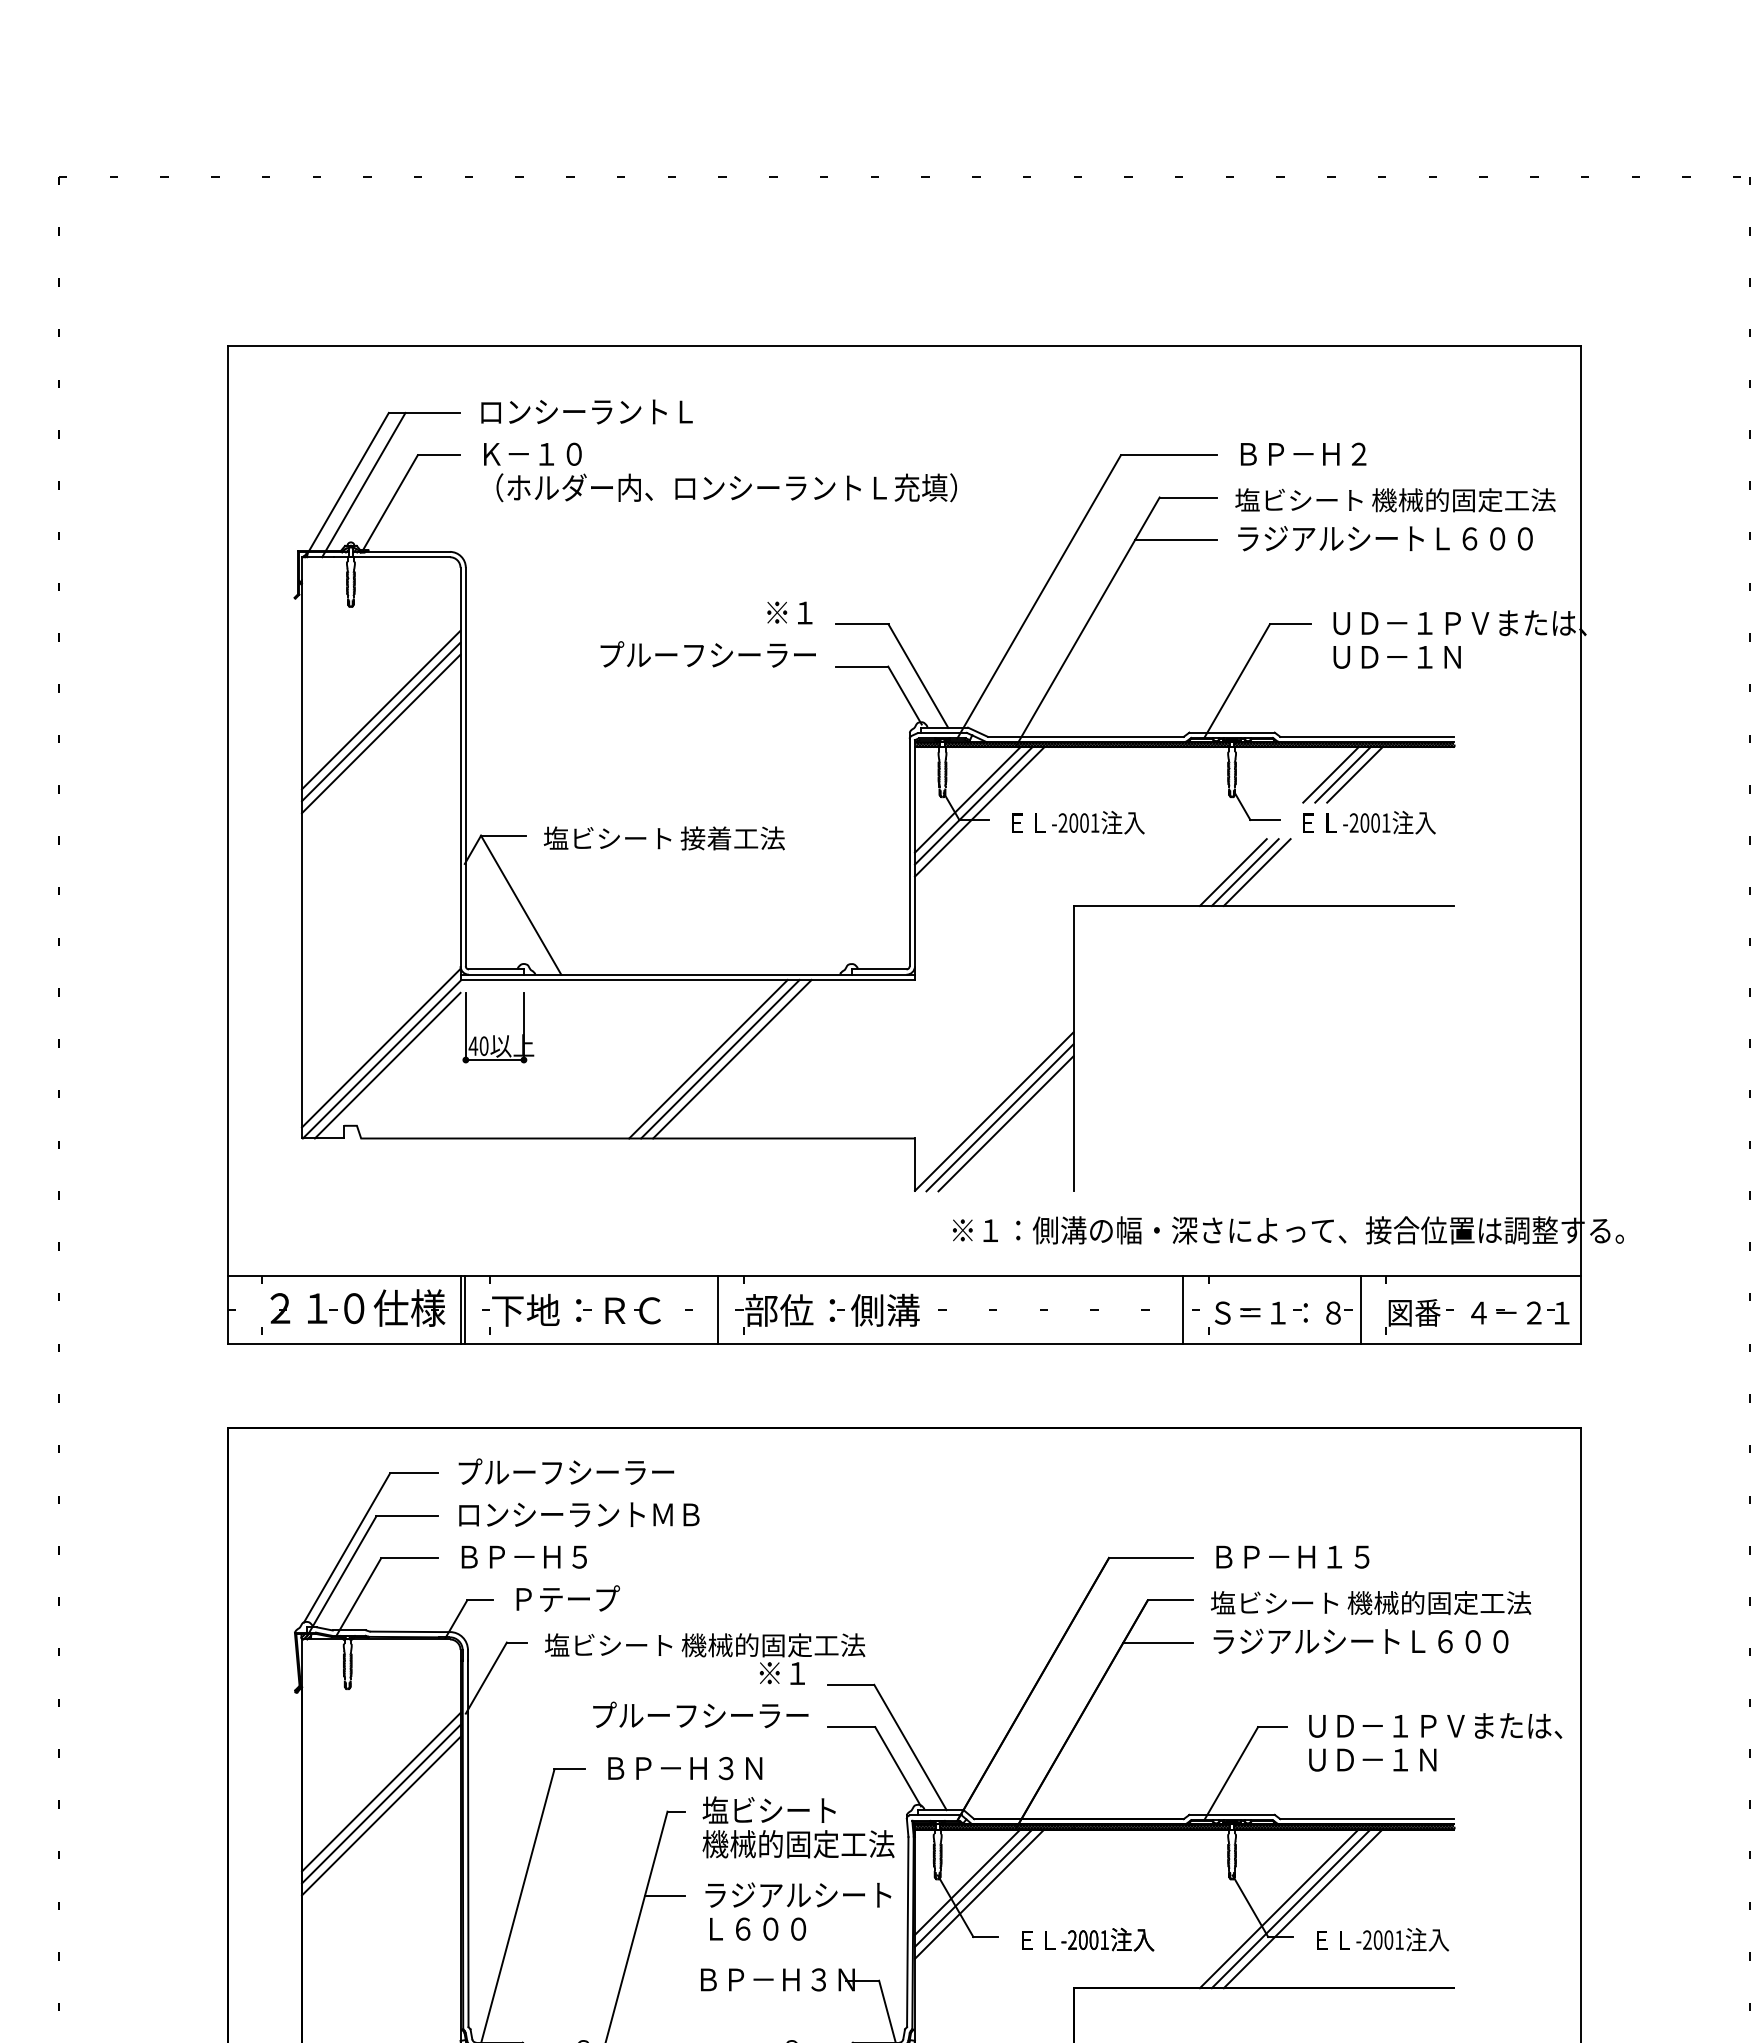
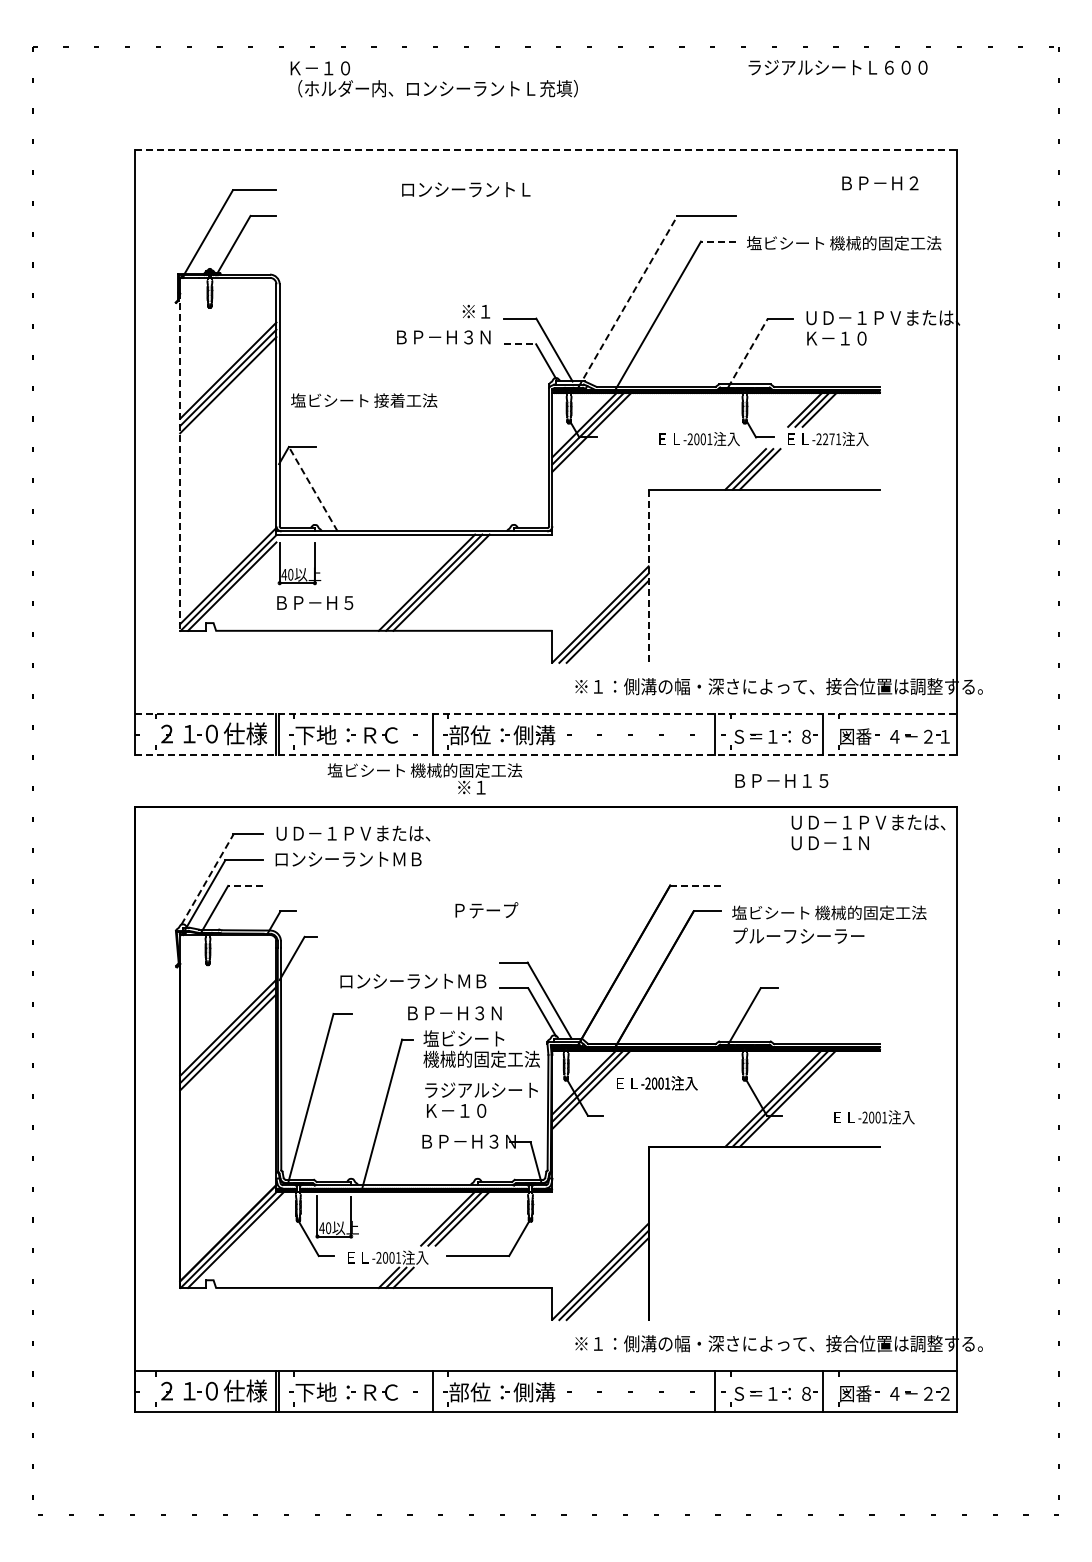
line: (903, 345) -> (545, 149), solid -> dashed
text: (587, 411) -> (466, 189), moved
text: (1303, 454) -> (880, 183), moved
text: (719, 472) -> (433, 79), moved
line: (363, 484) -> (217, 233), removed
line: (1188, 497) -> (718, 241), solid -> dashed
text: (1384, 538) -> (837, 67), moved
line: (1175, 540) -> (710, 267), removed
line: (1040, 596) -> (628, 301), solid -> dashed
text: (707, 653) -> (426, 336), プルーフシーラー -> ＢＰ－Ｈ３Ｎ
text: (1396, 657) -> (844, 338), ＵＤ－１Ｎ -> Ｋ－１０
line: (862, 666) -> (520, 344), solid -> dashed
line: (1237, 681) -> (748, 353), solid -> dashed
text: (1078, 823) -> (699, 439), moved
text: (1369, 823) -> (828, 439), -2001 -> -2271
text: (664, 838) -> (364, 400), moved
line: (302, 859) -> (180, 461), solid -> dashed
line: (521, 905) -> (313, 489), solid -> dashed
line: (1073, 1049) -> (648, 576), solid -> dashed
line: (903, 1276) -> (545, 714), solid -> dashed
line: (903, 1343) -> (545, 755), solid -> dashed
text: (585, 1472) -> (352, 833), プルーフシーラー -> ＵＤ－１ＰＶまたは、
line: (346, 1548) -> (207, 879), solid -> dashed
text: (524, 1556) -> (315, 602), moved
text: (1292, 1556) -> (781, 780), moved
line: (409, 1557) -> (245, 885), solid -> dashed
line: (1150, 1557) -> (695, 885), solid -> dashed
text: (567, 1599) -> (486, 910), moved
text: (1359, 1640) -> (822, 935), ラジアルシートＬ６００ -> プルーフシーラー
line: (1157, 1641) -> (699, 936), removed
text: (704, 1658) -> (424, 778), moved
text: (686, 1714) -> (413, 980), プルーフシーラー -> ロンシーラントＭＢ
text: (1435, 1742) -> (868, 832), moved
text: (684, 1768) -> (454, 1013), moved
line: (664, 1895) -> (400, 1090), removed
text: (743, 1928) -> (448, 1110), Ｌ６００ -> Ｋ－１０
text: (1088, 1939) -> (657, 1083), moved
text: (1382, 1939) -> (874, 1117), moved

